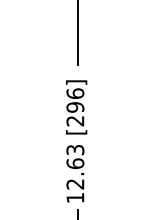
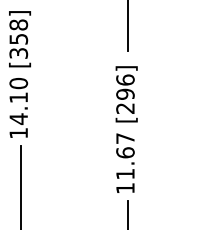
text: (75, 167) -> (125, 156), 12.63 -> 11.67

